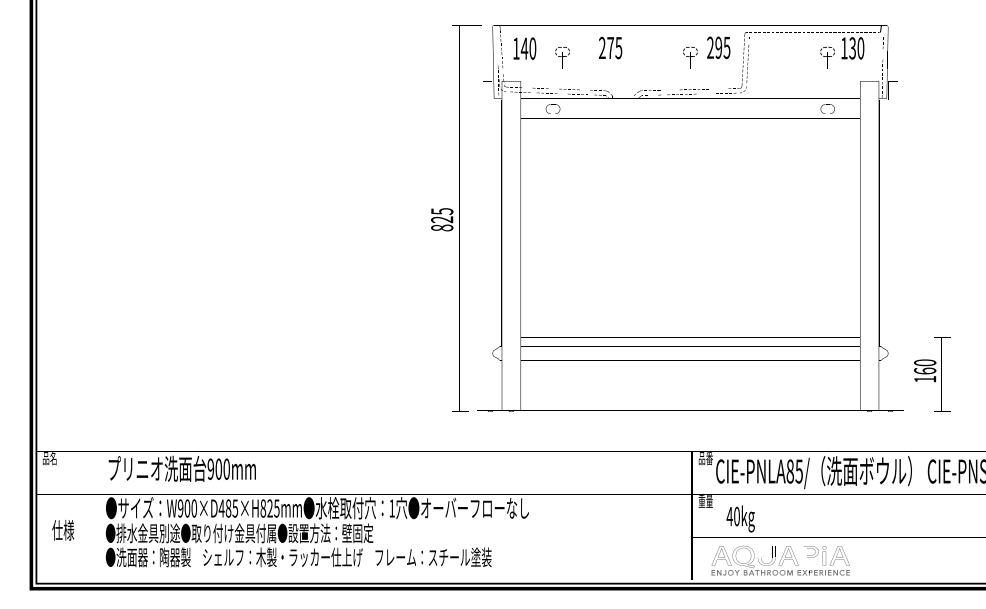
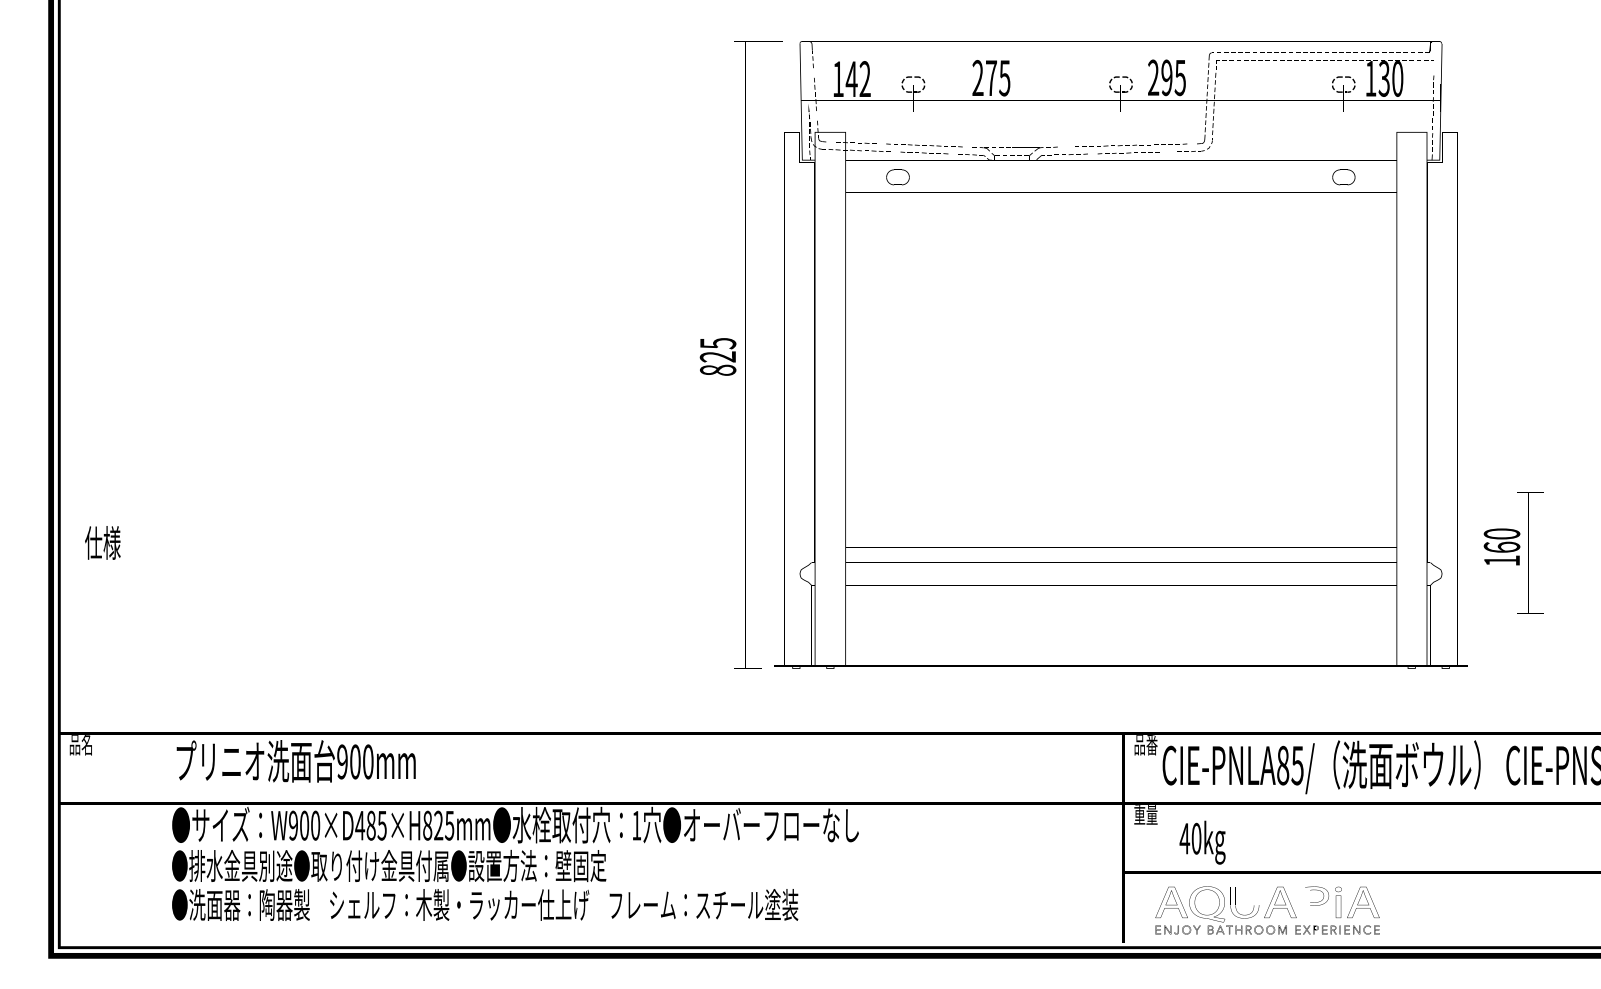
text: (532, 48) -> (864, 78), 140 -> 142
text: (932, 374) -> (1513, 552), moved
text: (63, 530) -> (103, 543), moved

